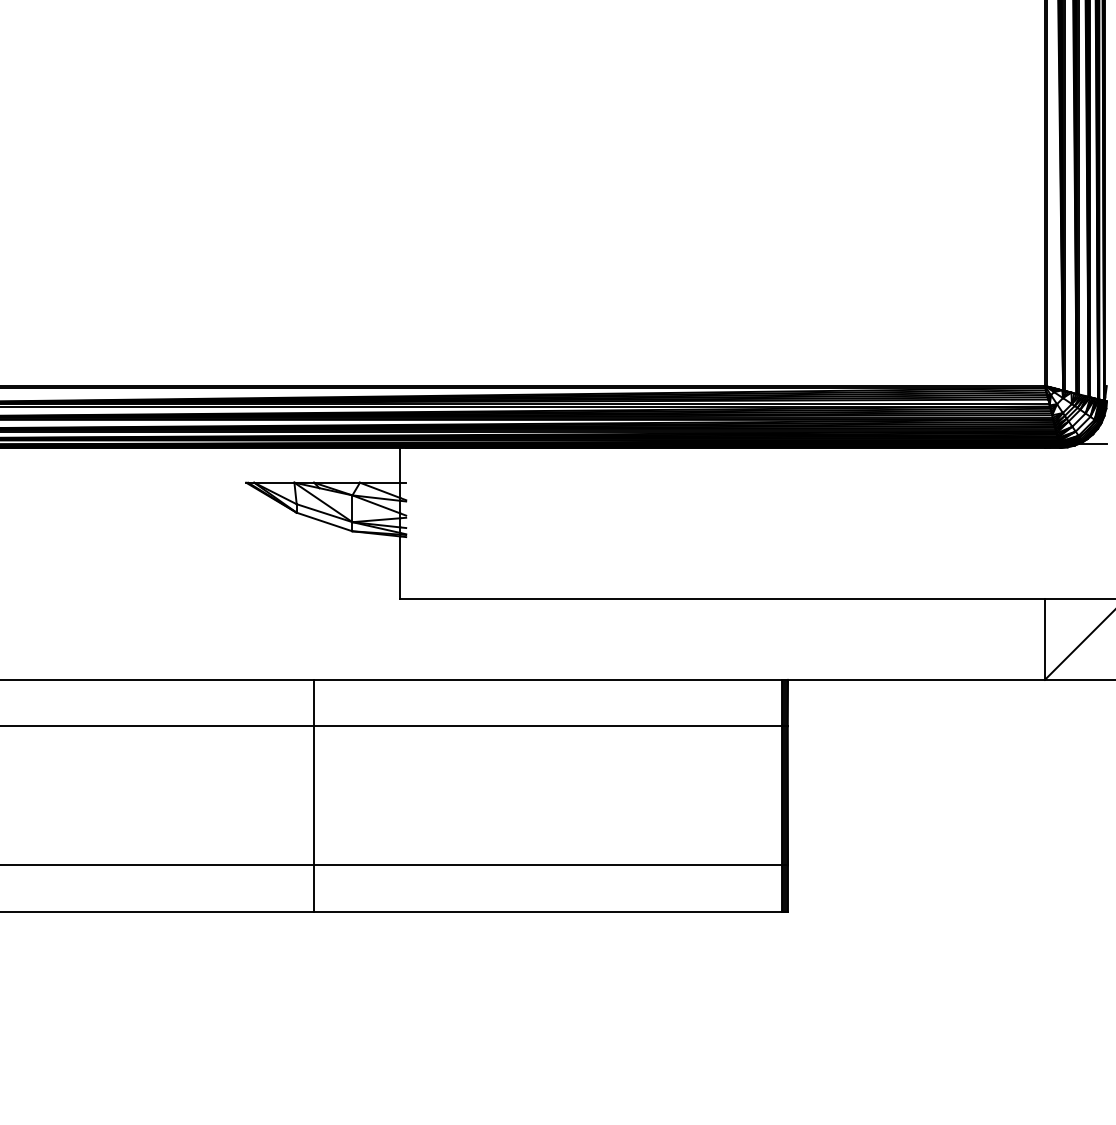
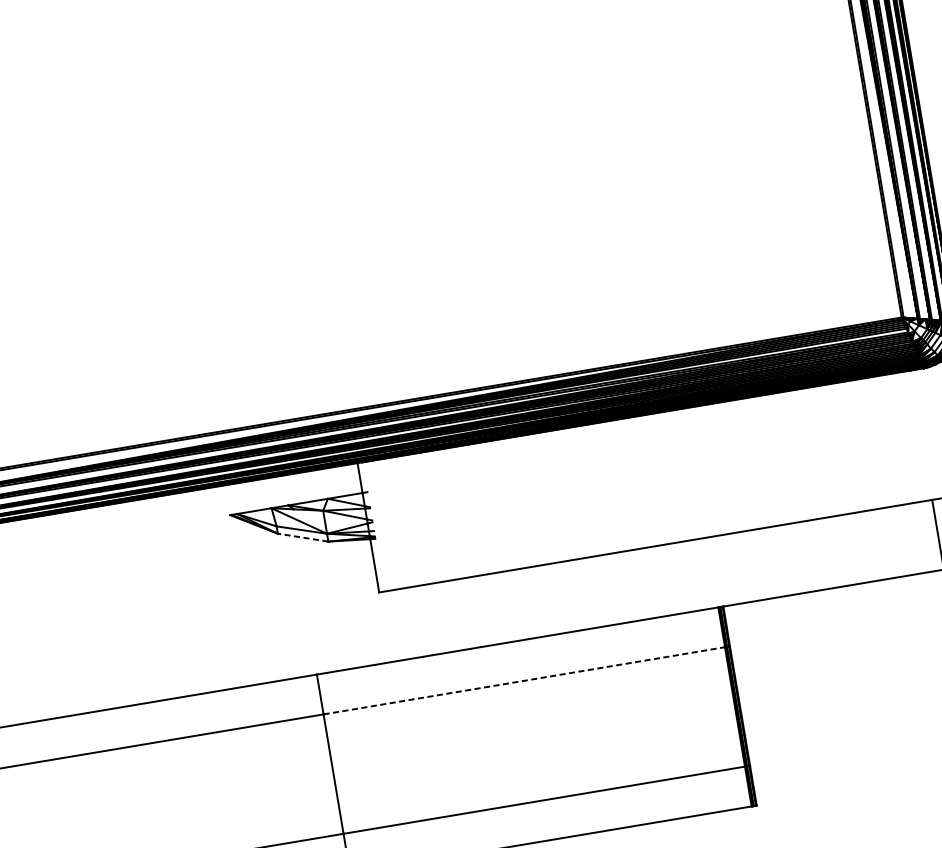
line: (324, 521) -> (302, 537), solid -> dashed
line: (548, 726) -> (524, 680), solid -> dashed

